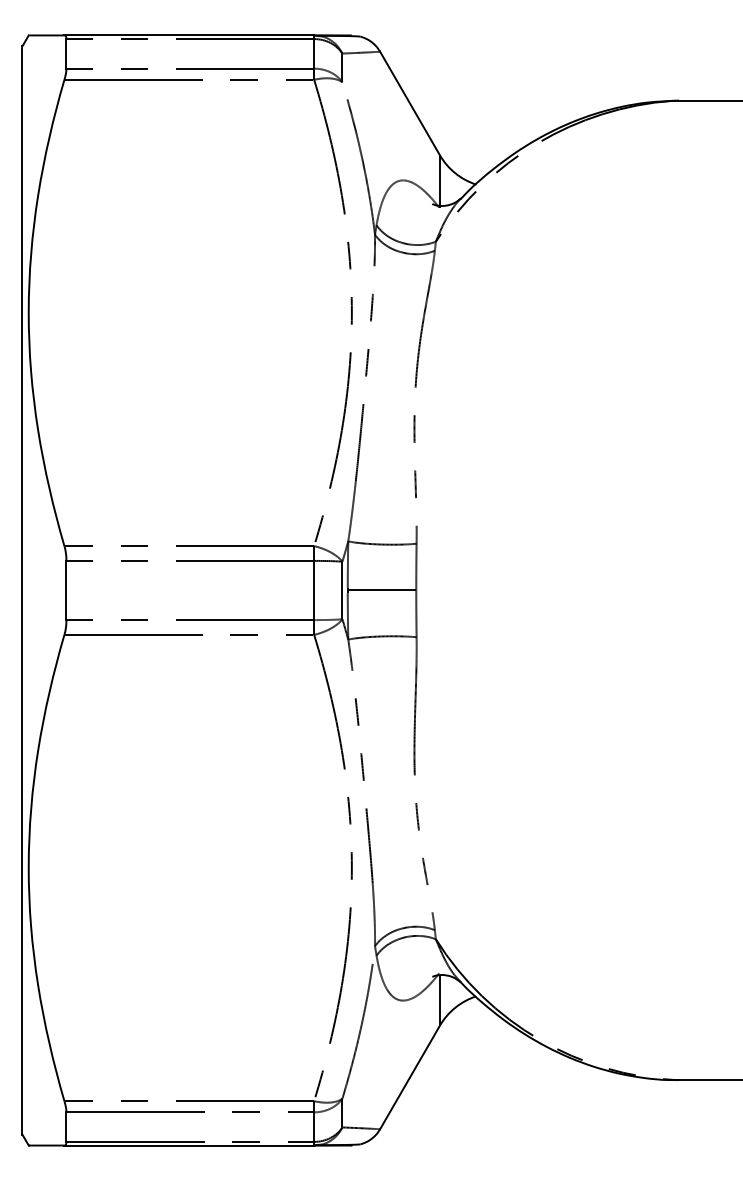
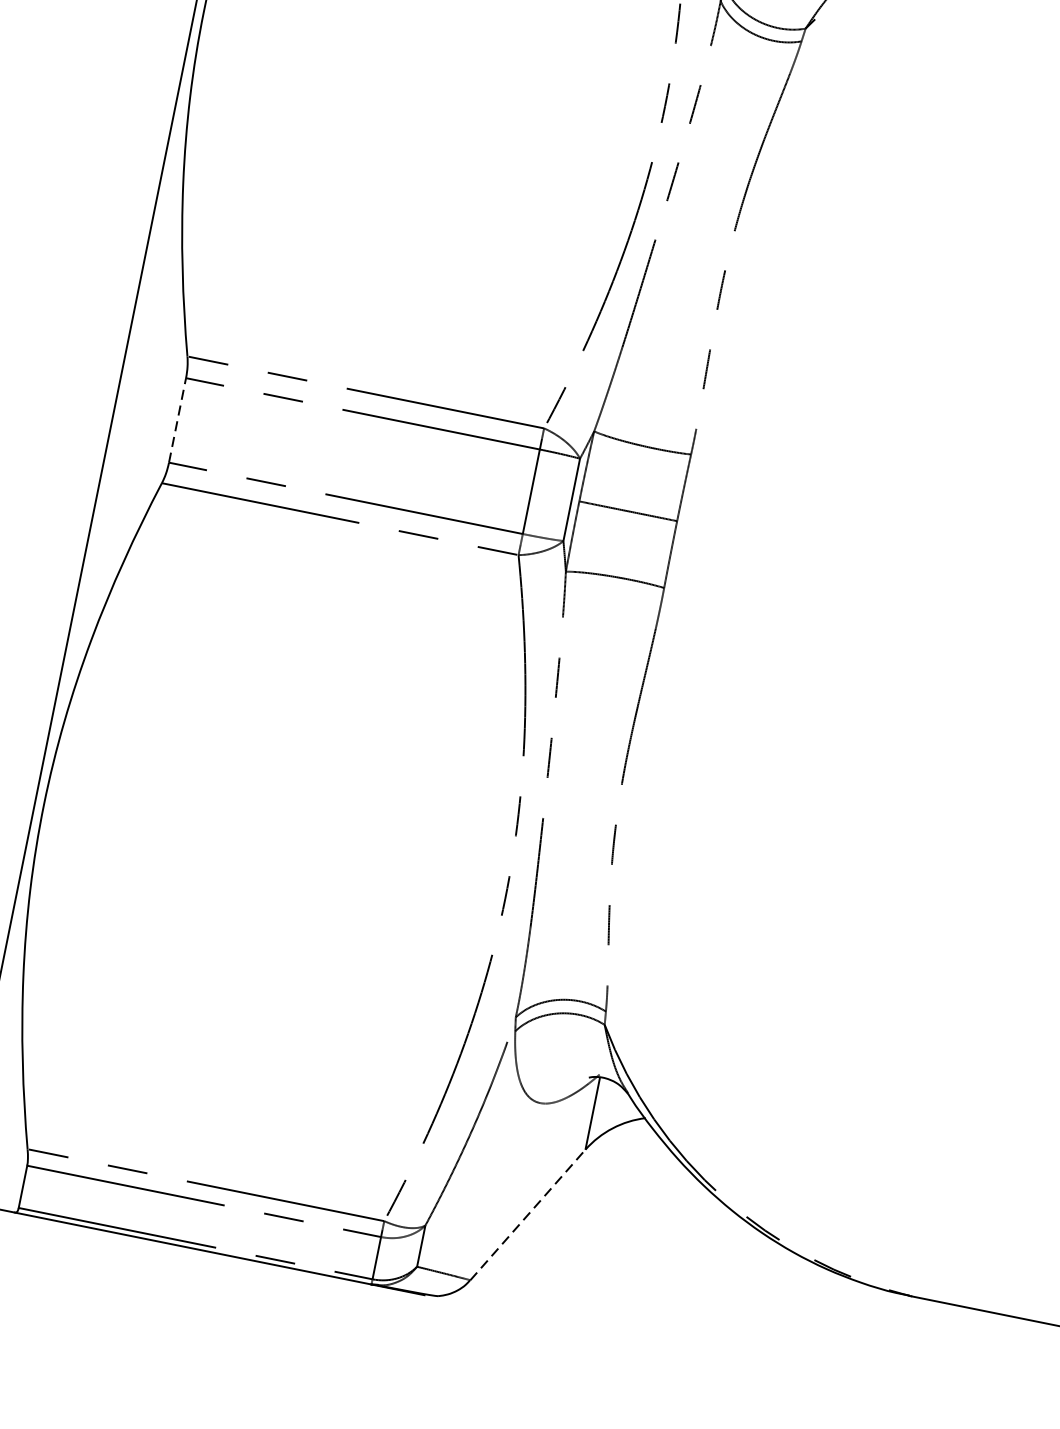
line: (66, 590) -> (177, 420), solid -> dashed
line: (409, 1077) -> (527, 1214), solid -> dashed

